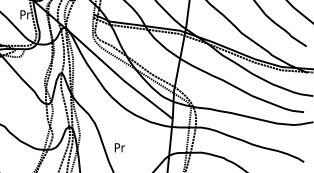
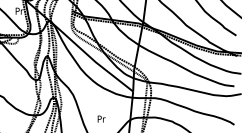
text: (119, 147) -> (101, 118), moved

